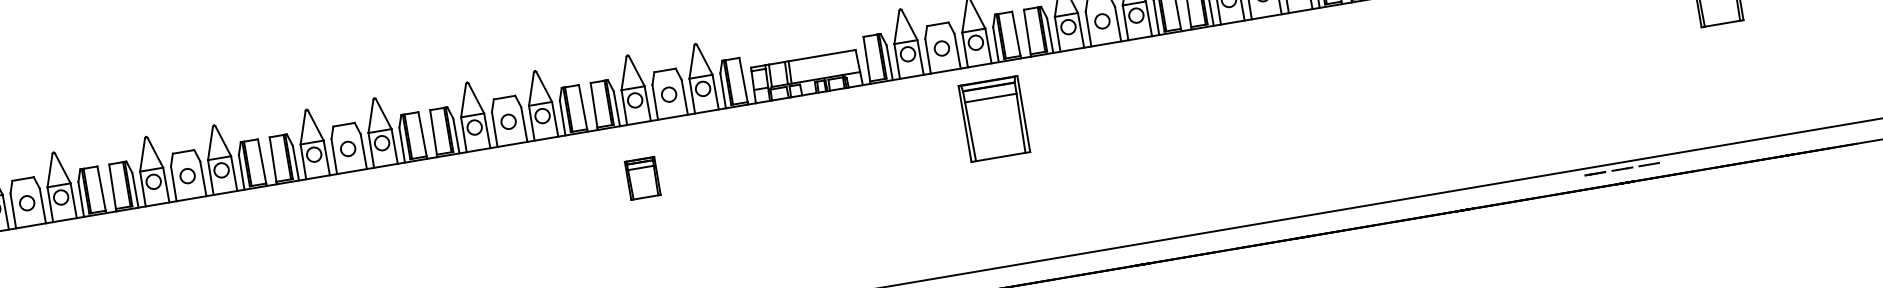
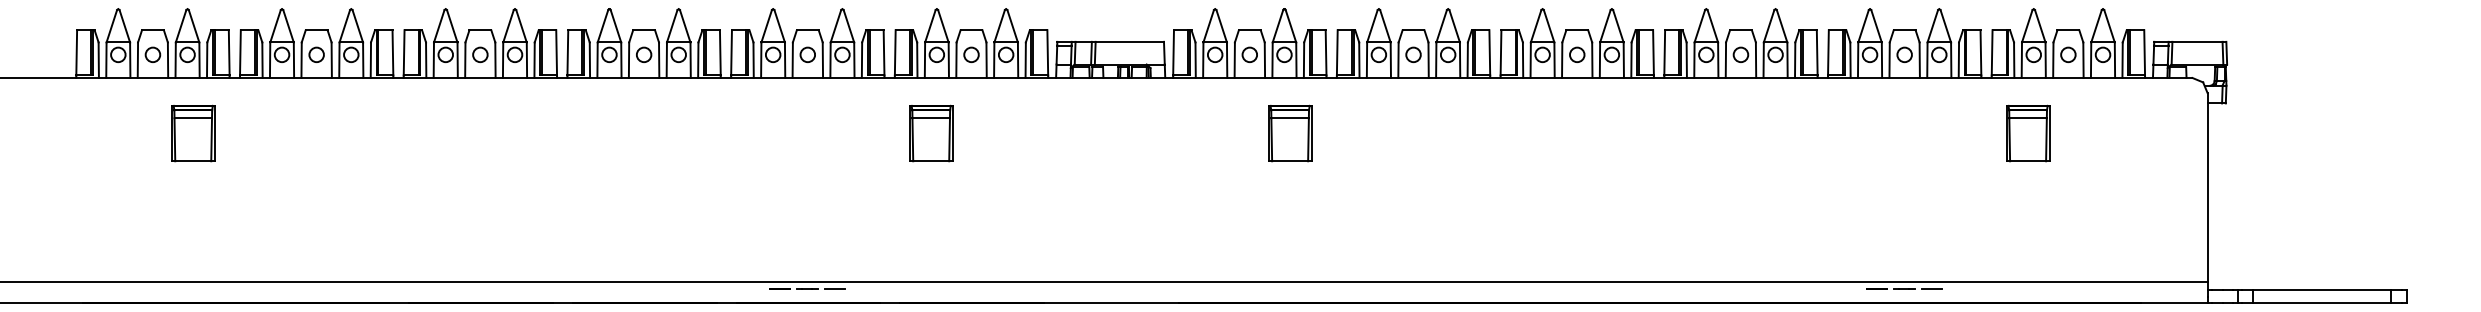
part: (994, 118) -> (1290, 133), size x0.71
part: (642, 178) -> (931, 133), size x1.43

